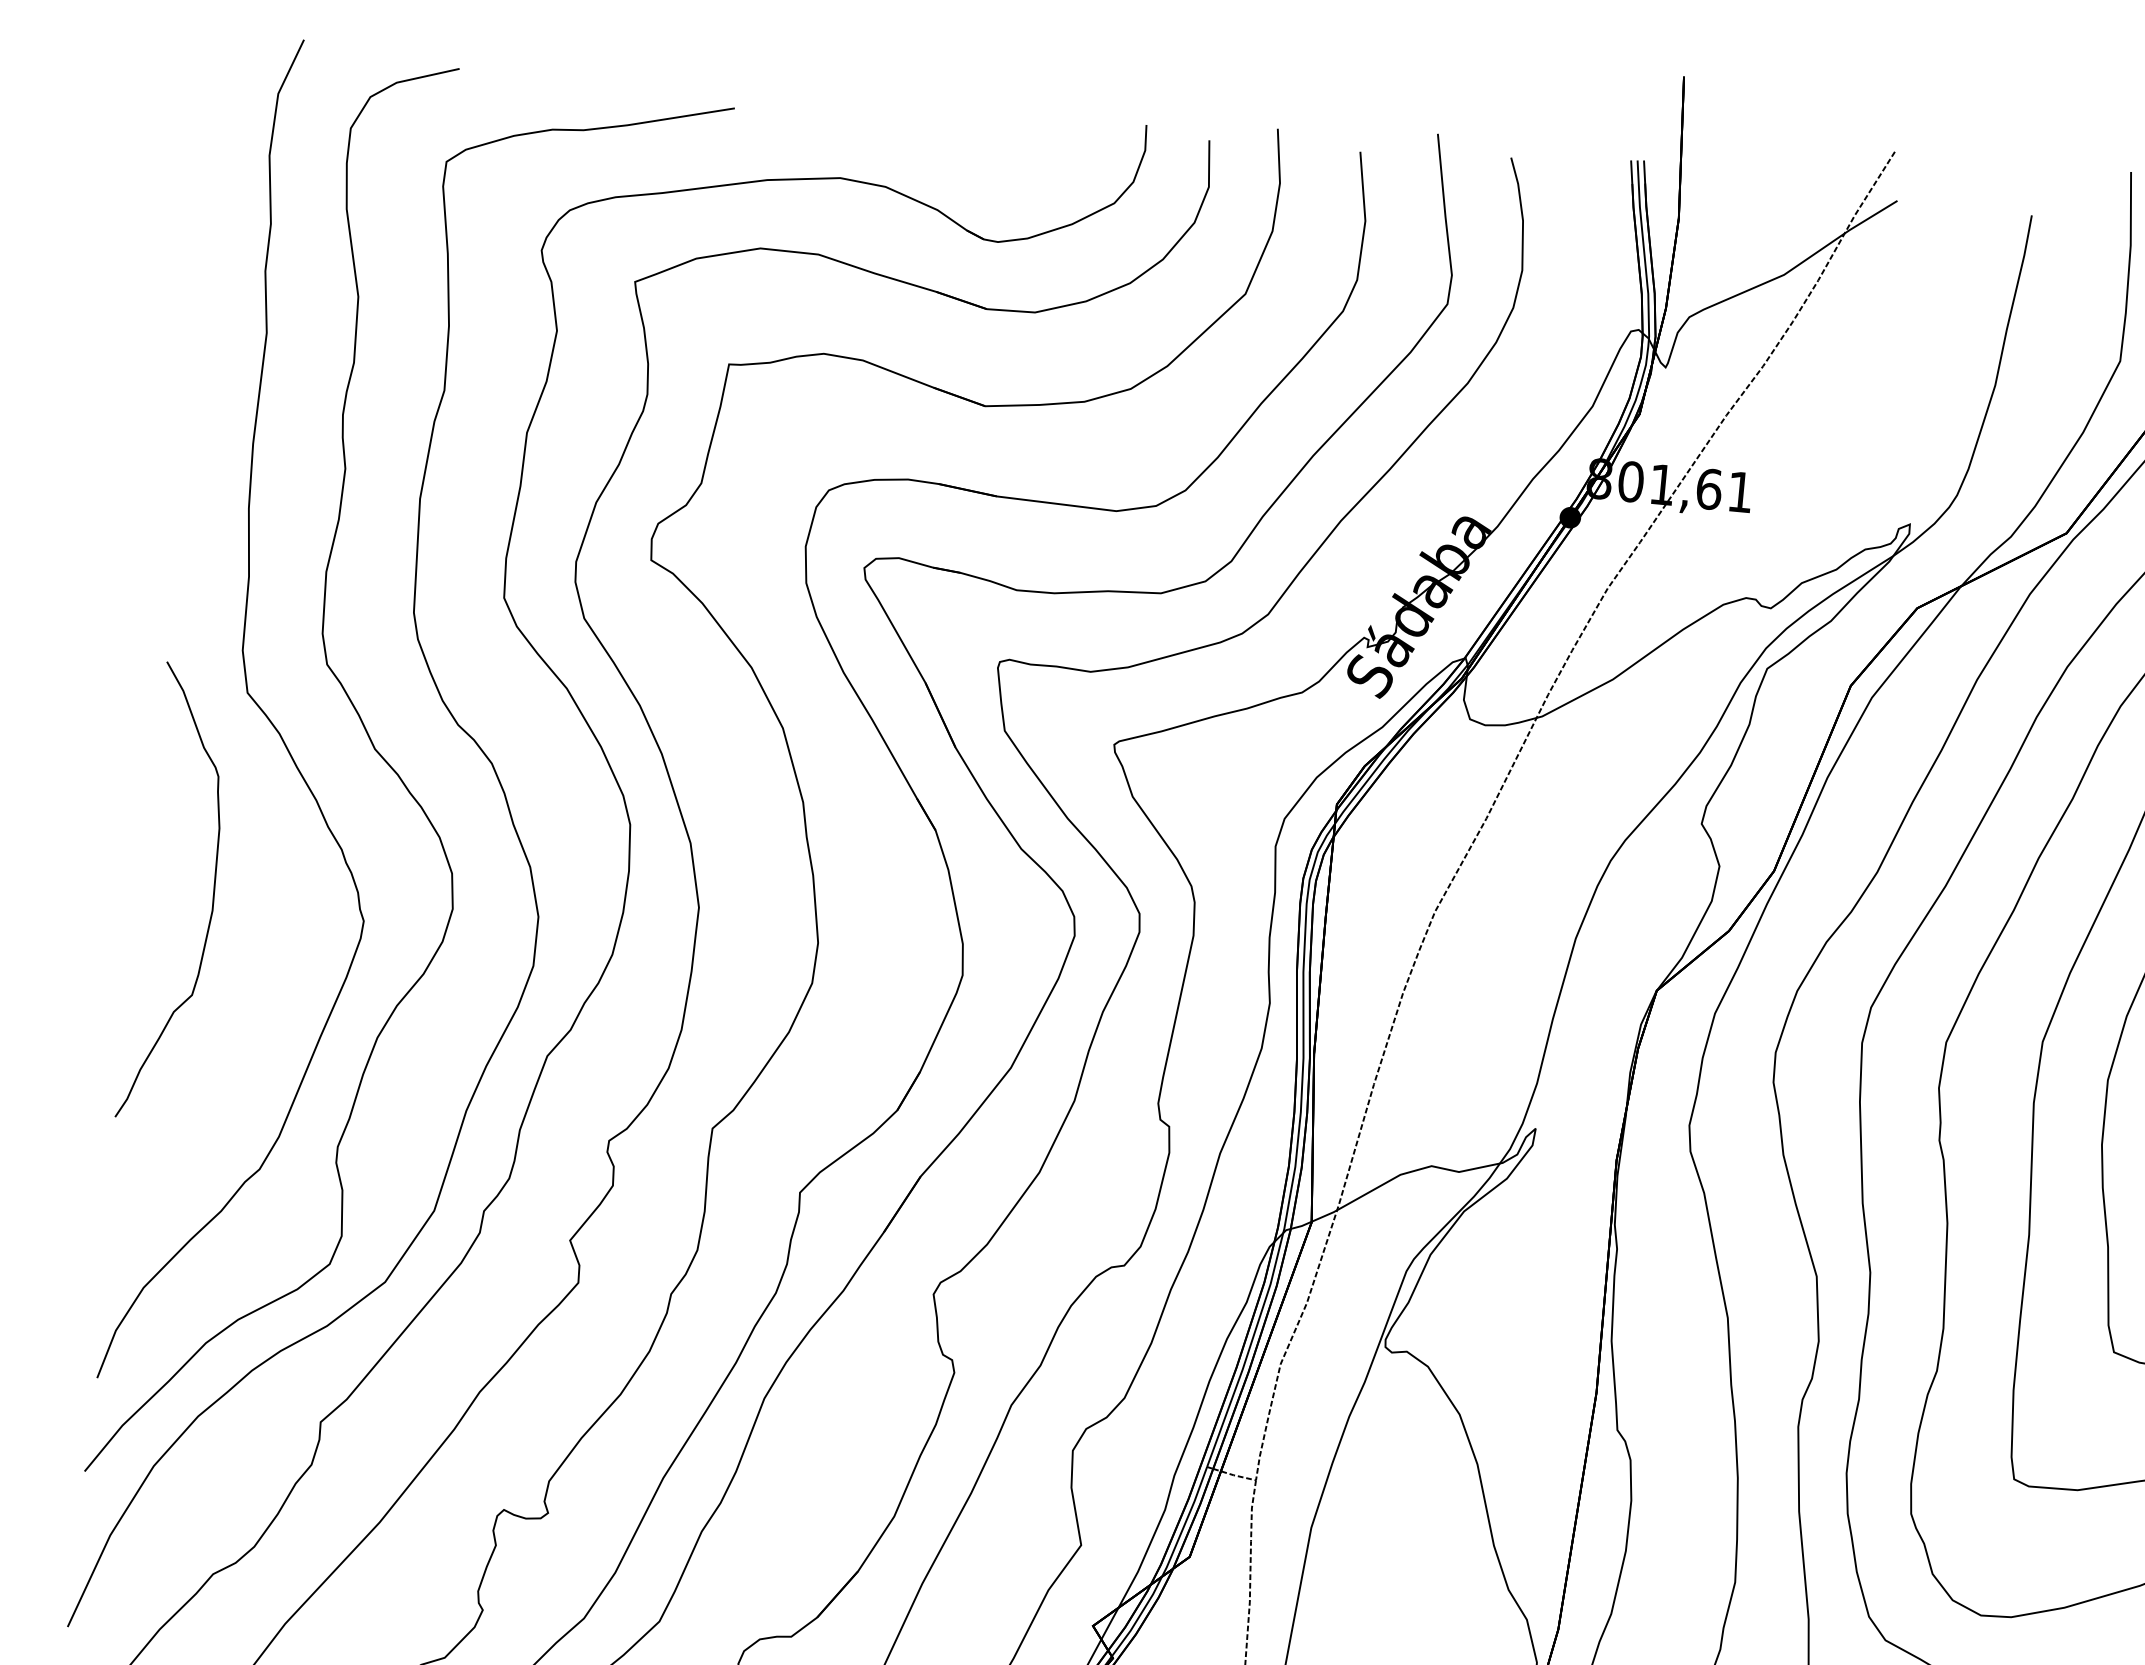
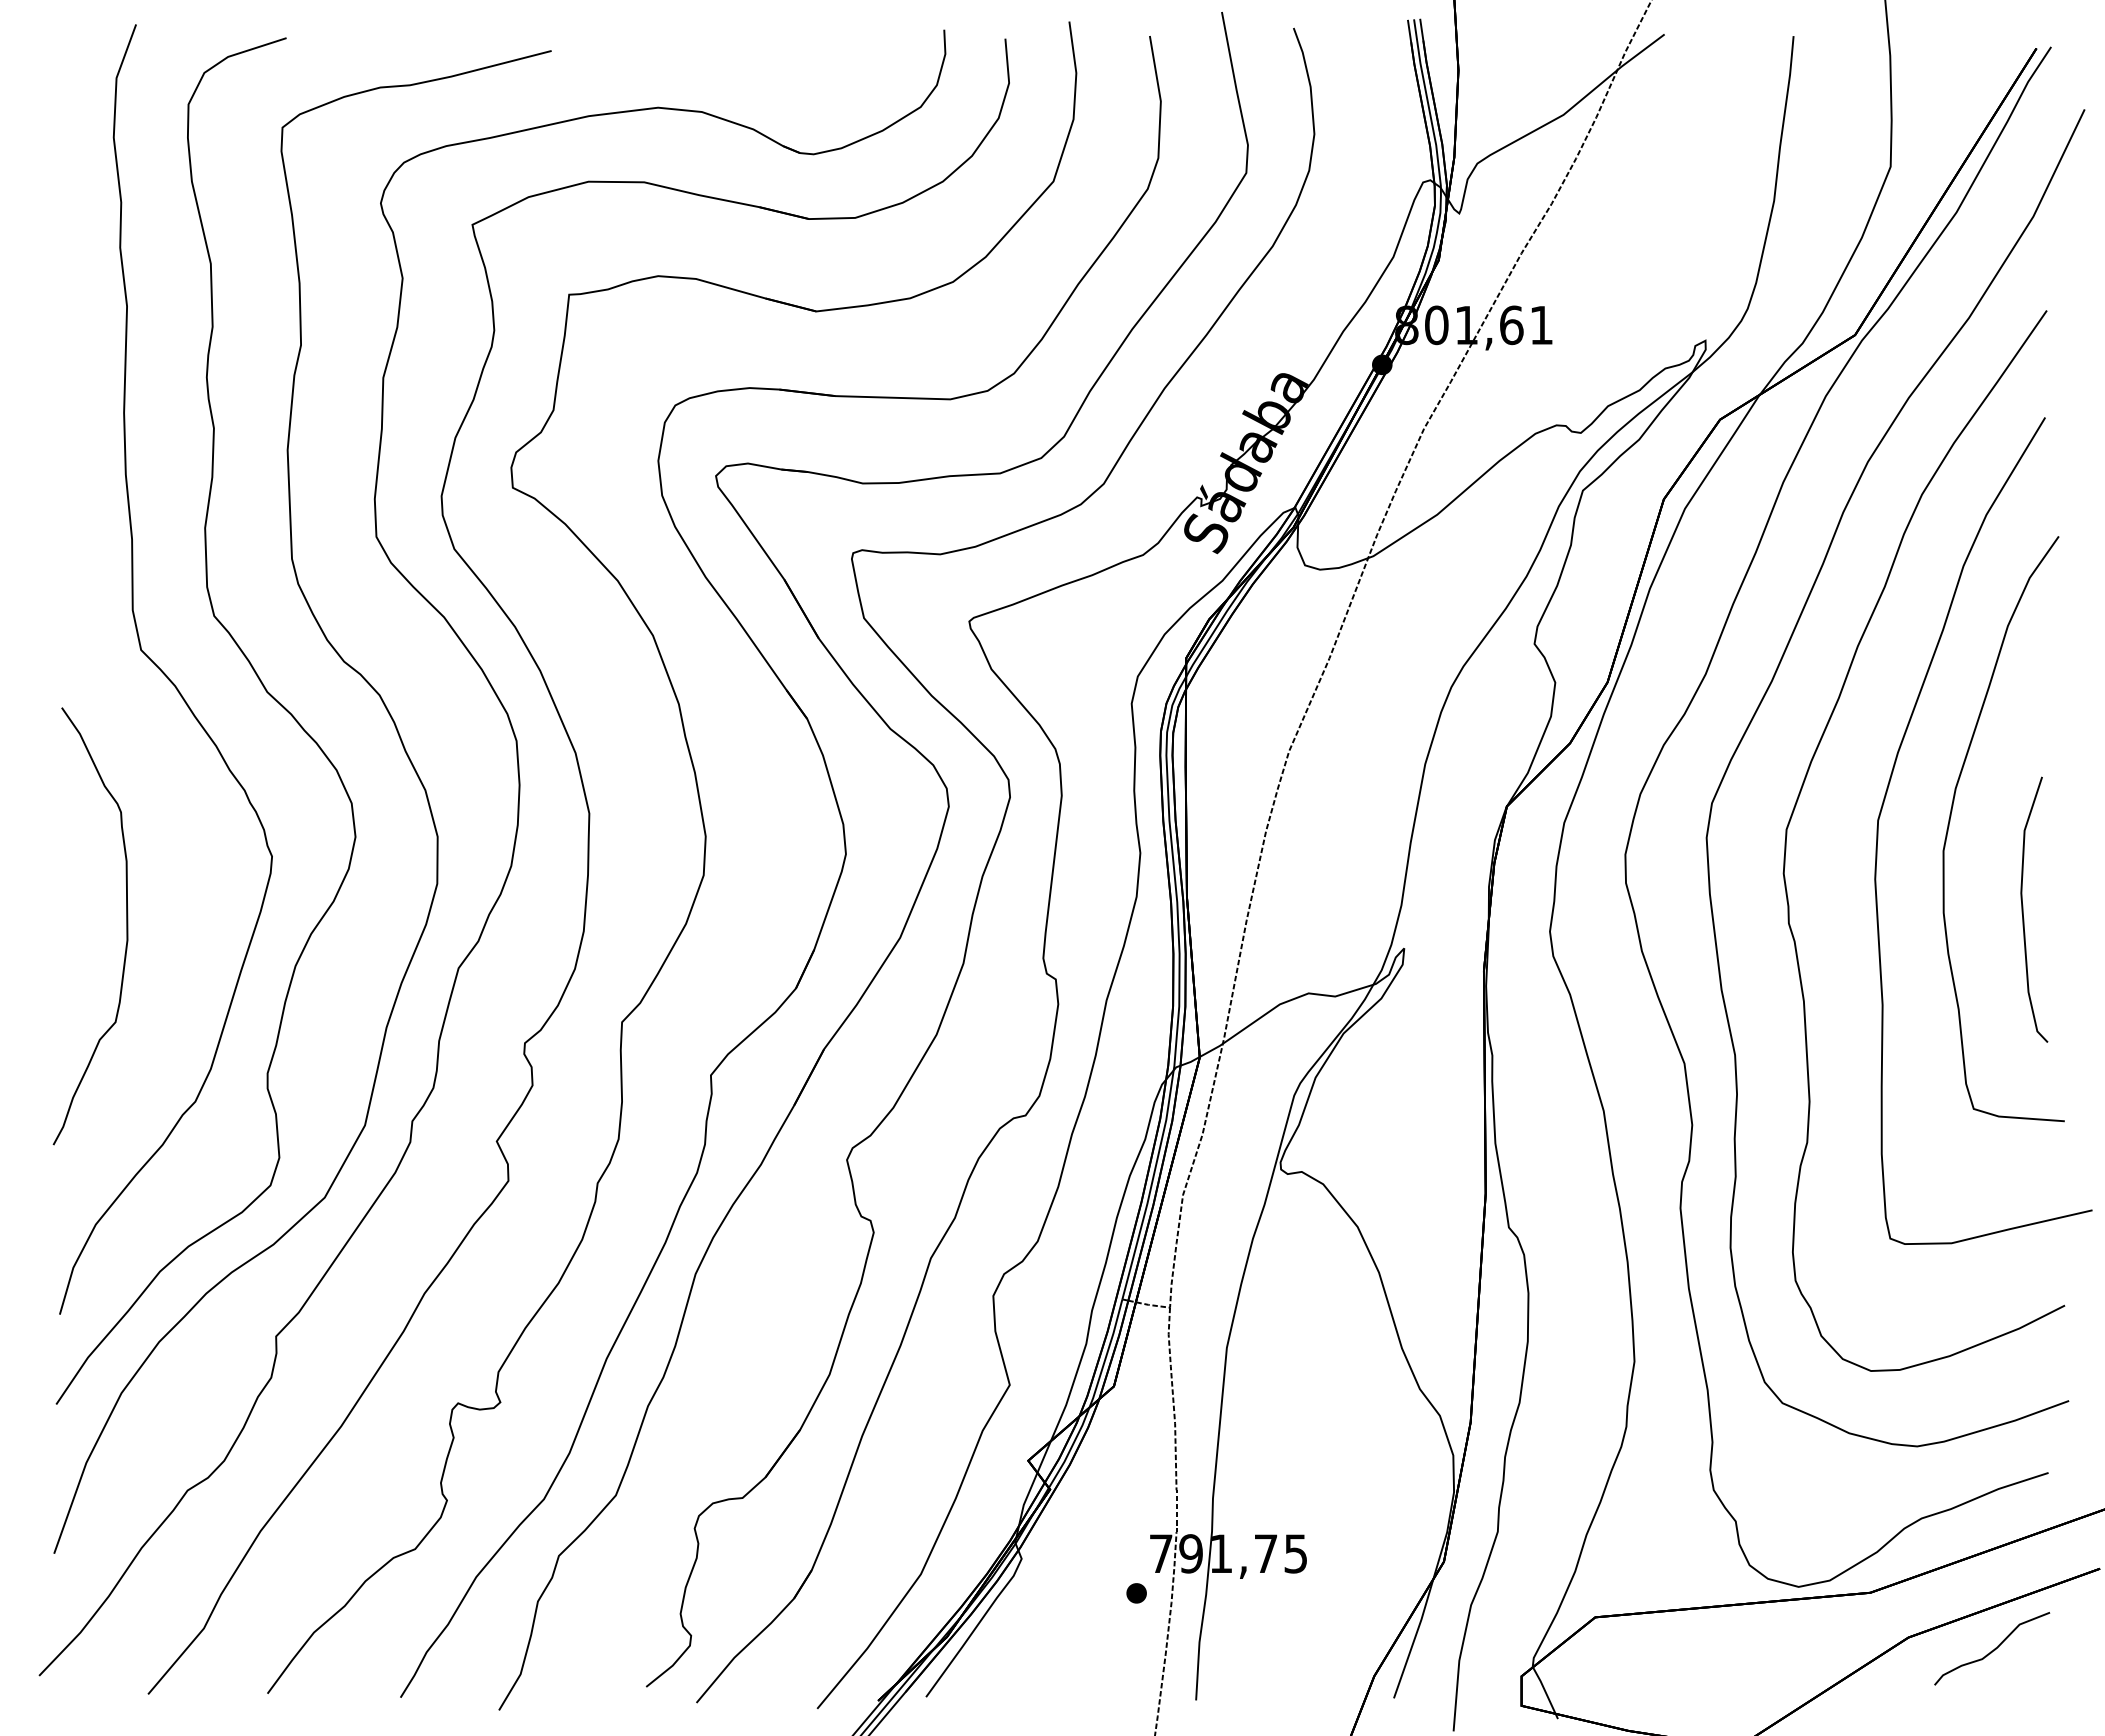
part: (212, 896) -> (126, 926), moved

